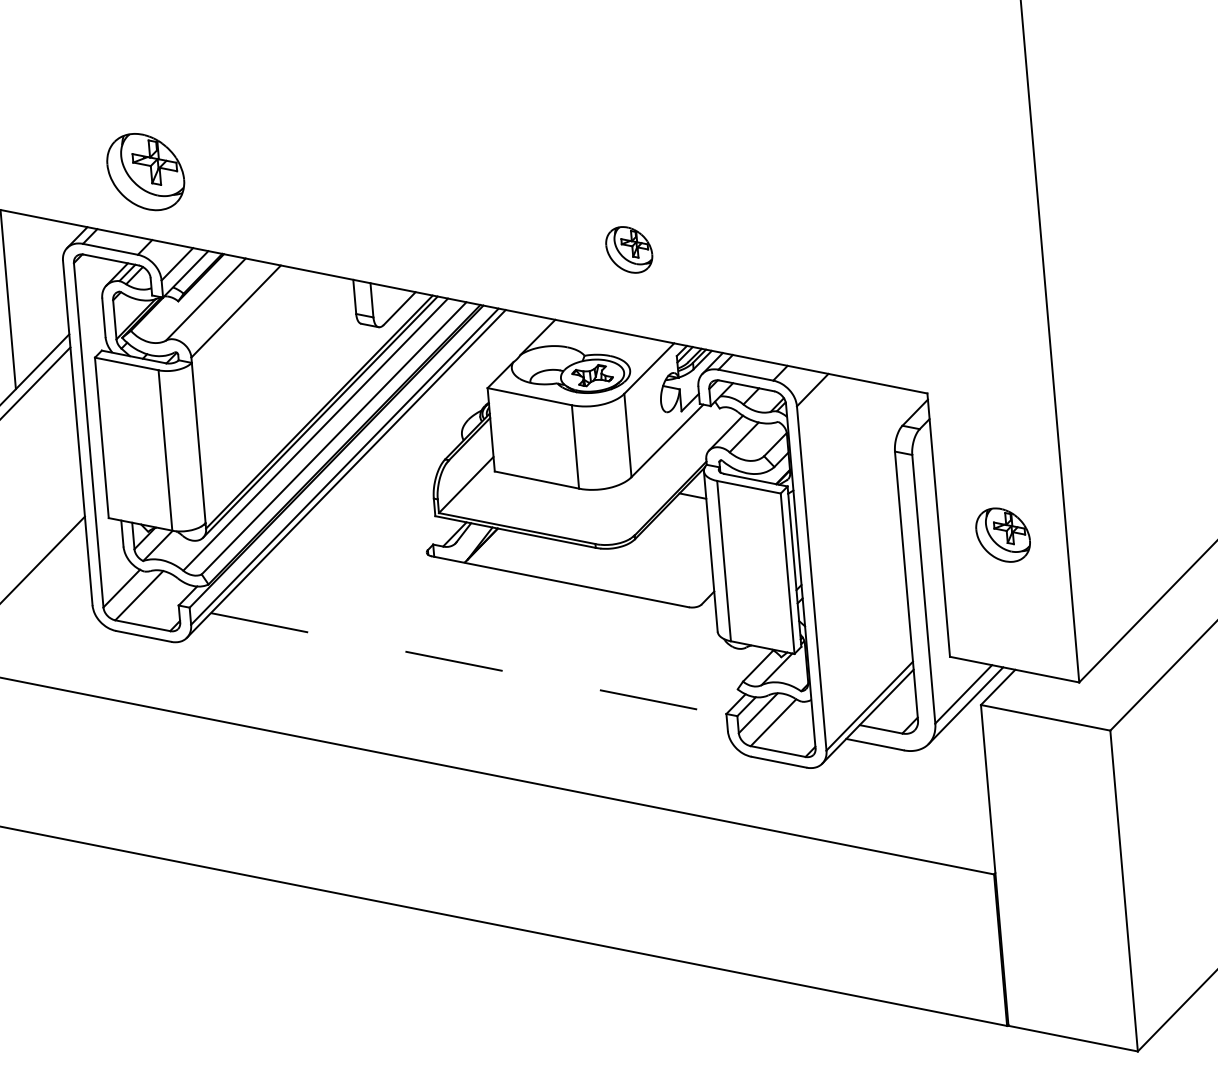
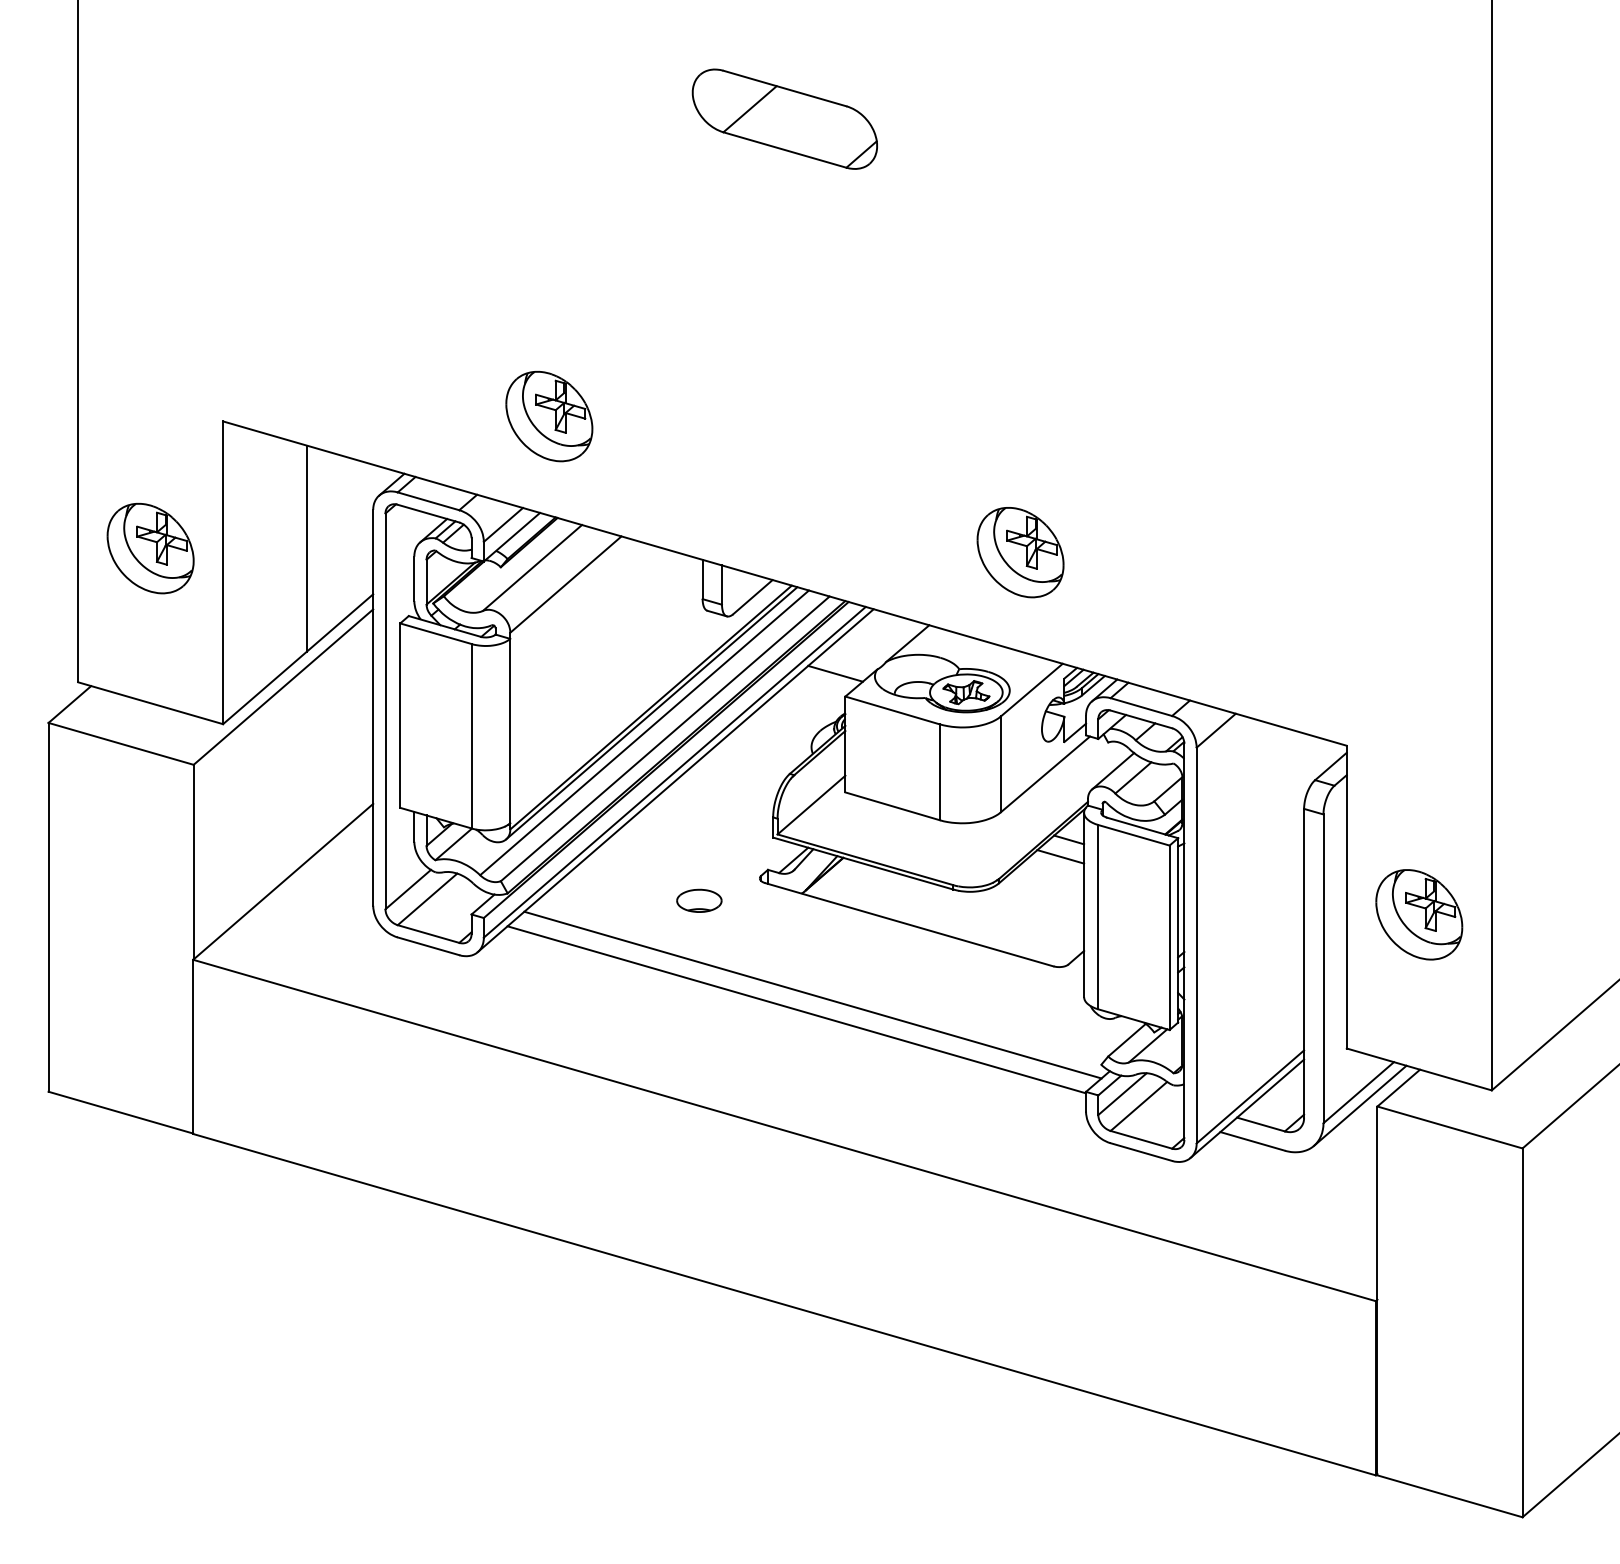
part: (145, 172) -> (549, 416), moved
part: (629, 249) -> (1020, 552), size x1.67
line: (477, 368) -> (835, 673), added
line: (686, 511) -> (1060, 856), added
part: (1003, 534) -> (1419, 914), size x1.43
part: (375, 576) -> (699, 900), added
line: (481, 649) -> (812, 994), added
line: (468, 663) -> (796, 1009), dashed -> solid

